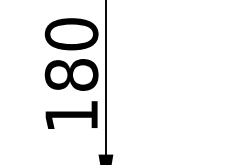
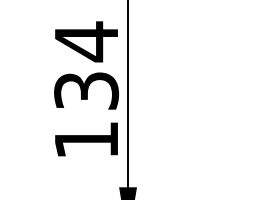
text: (71, 53) -> (86, 64), 180 -> 134

